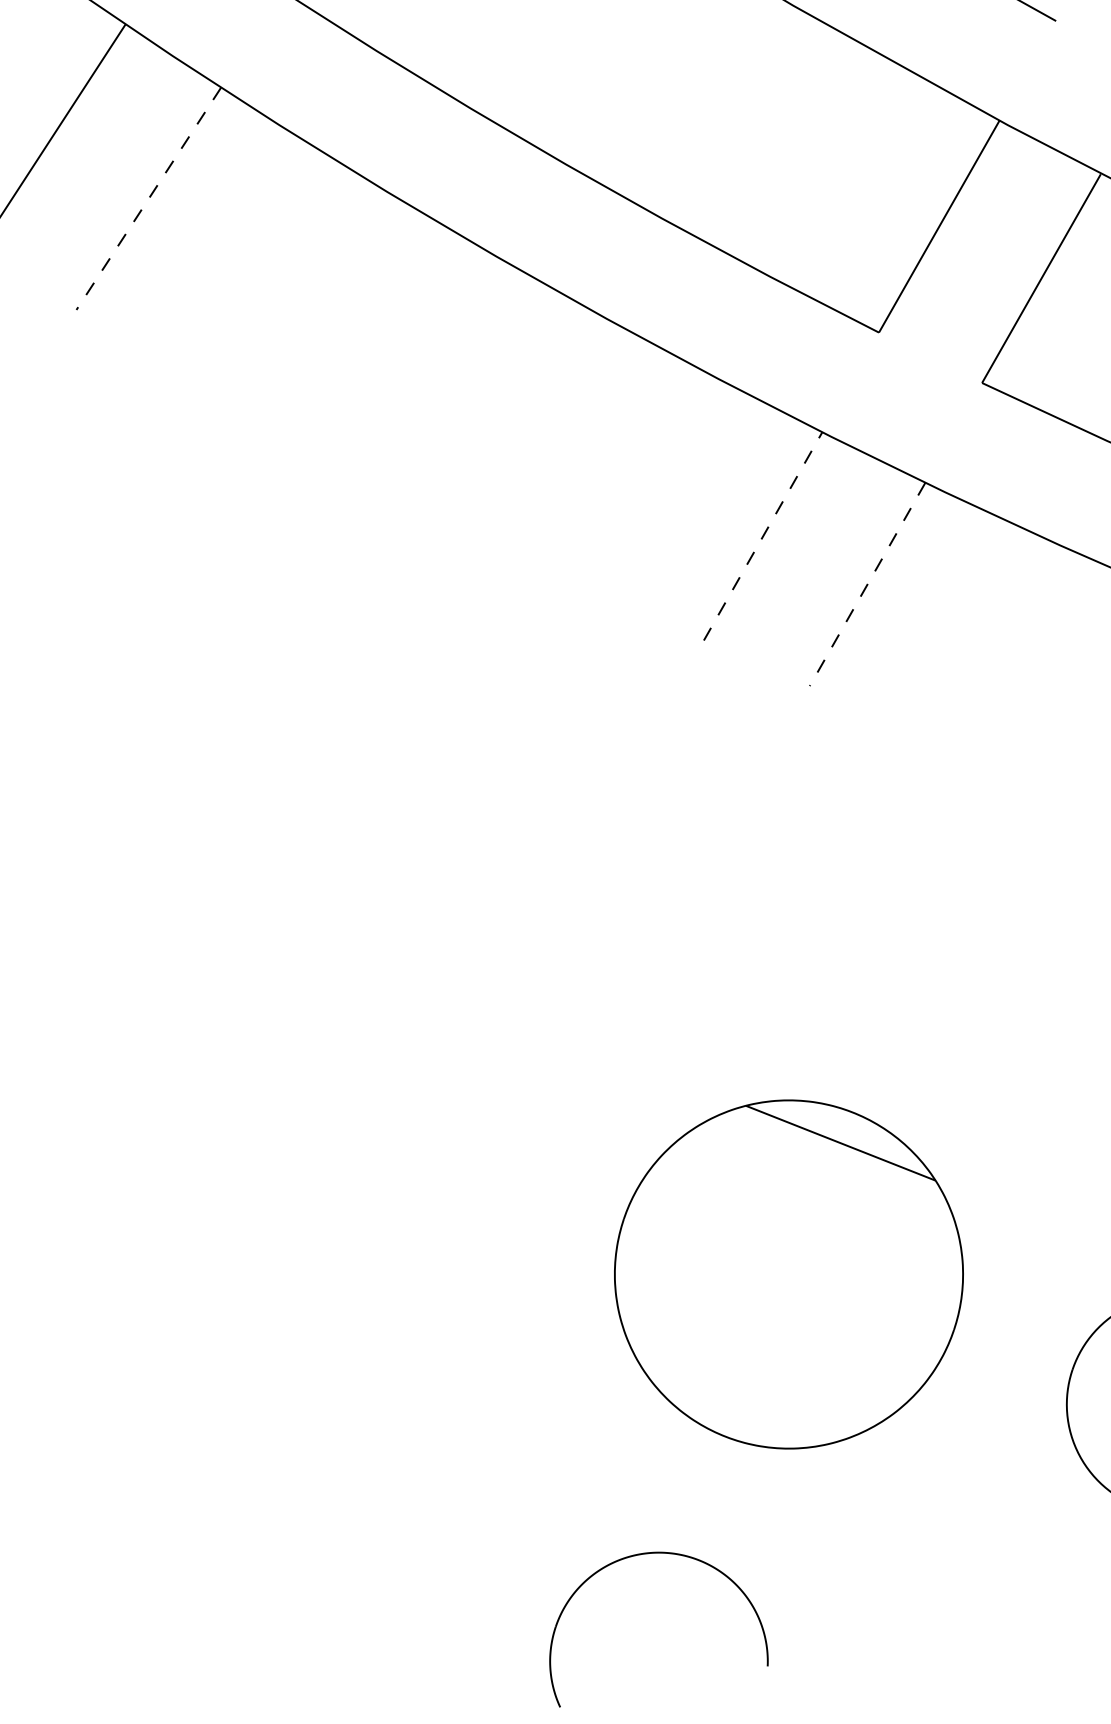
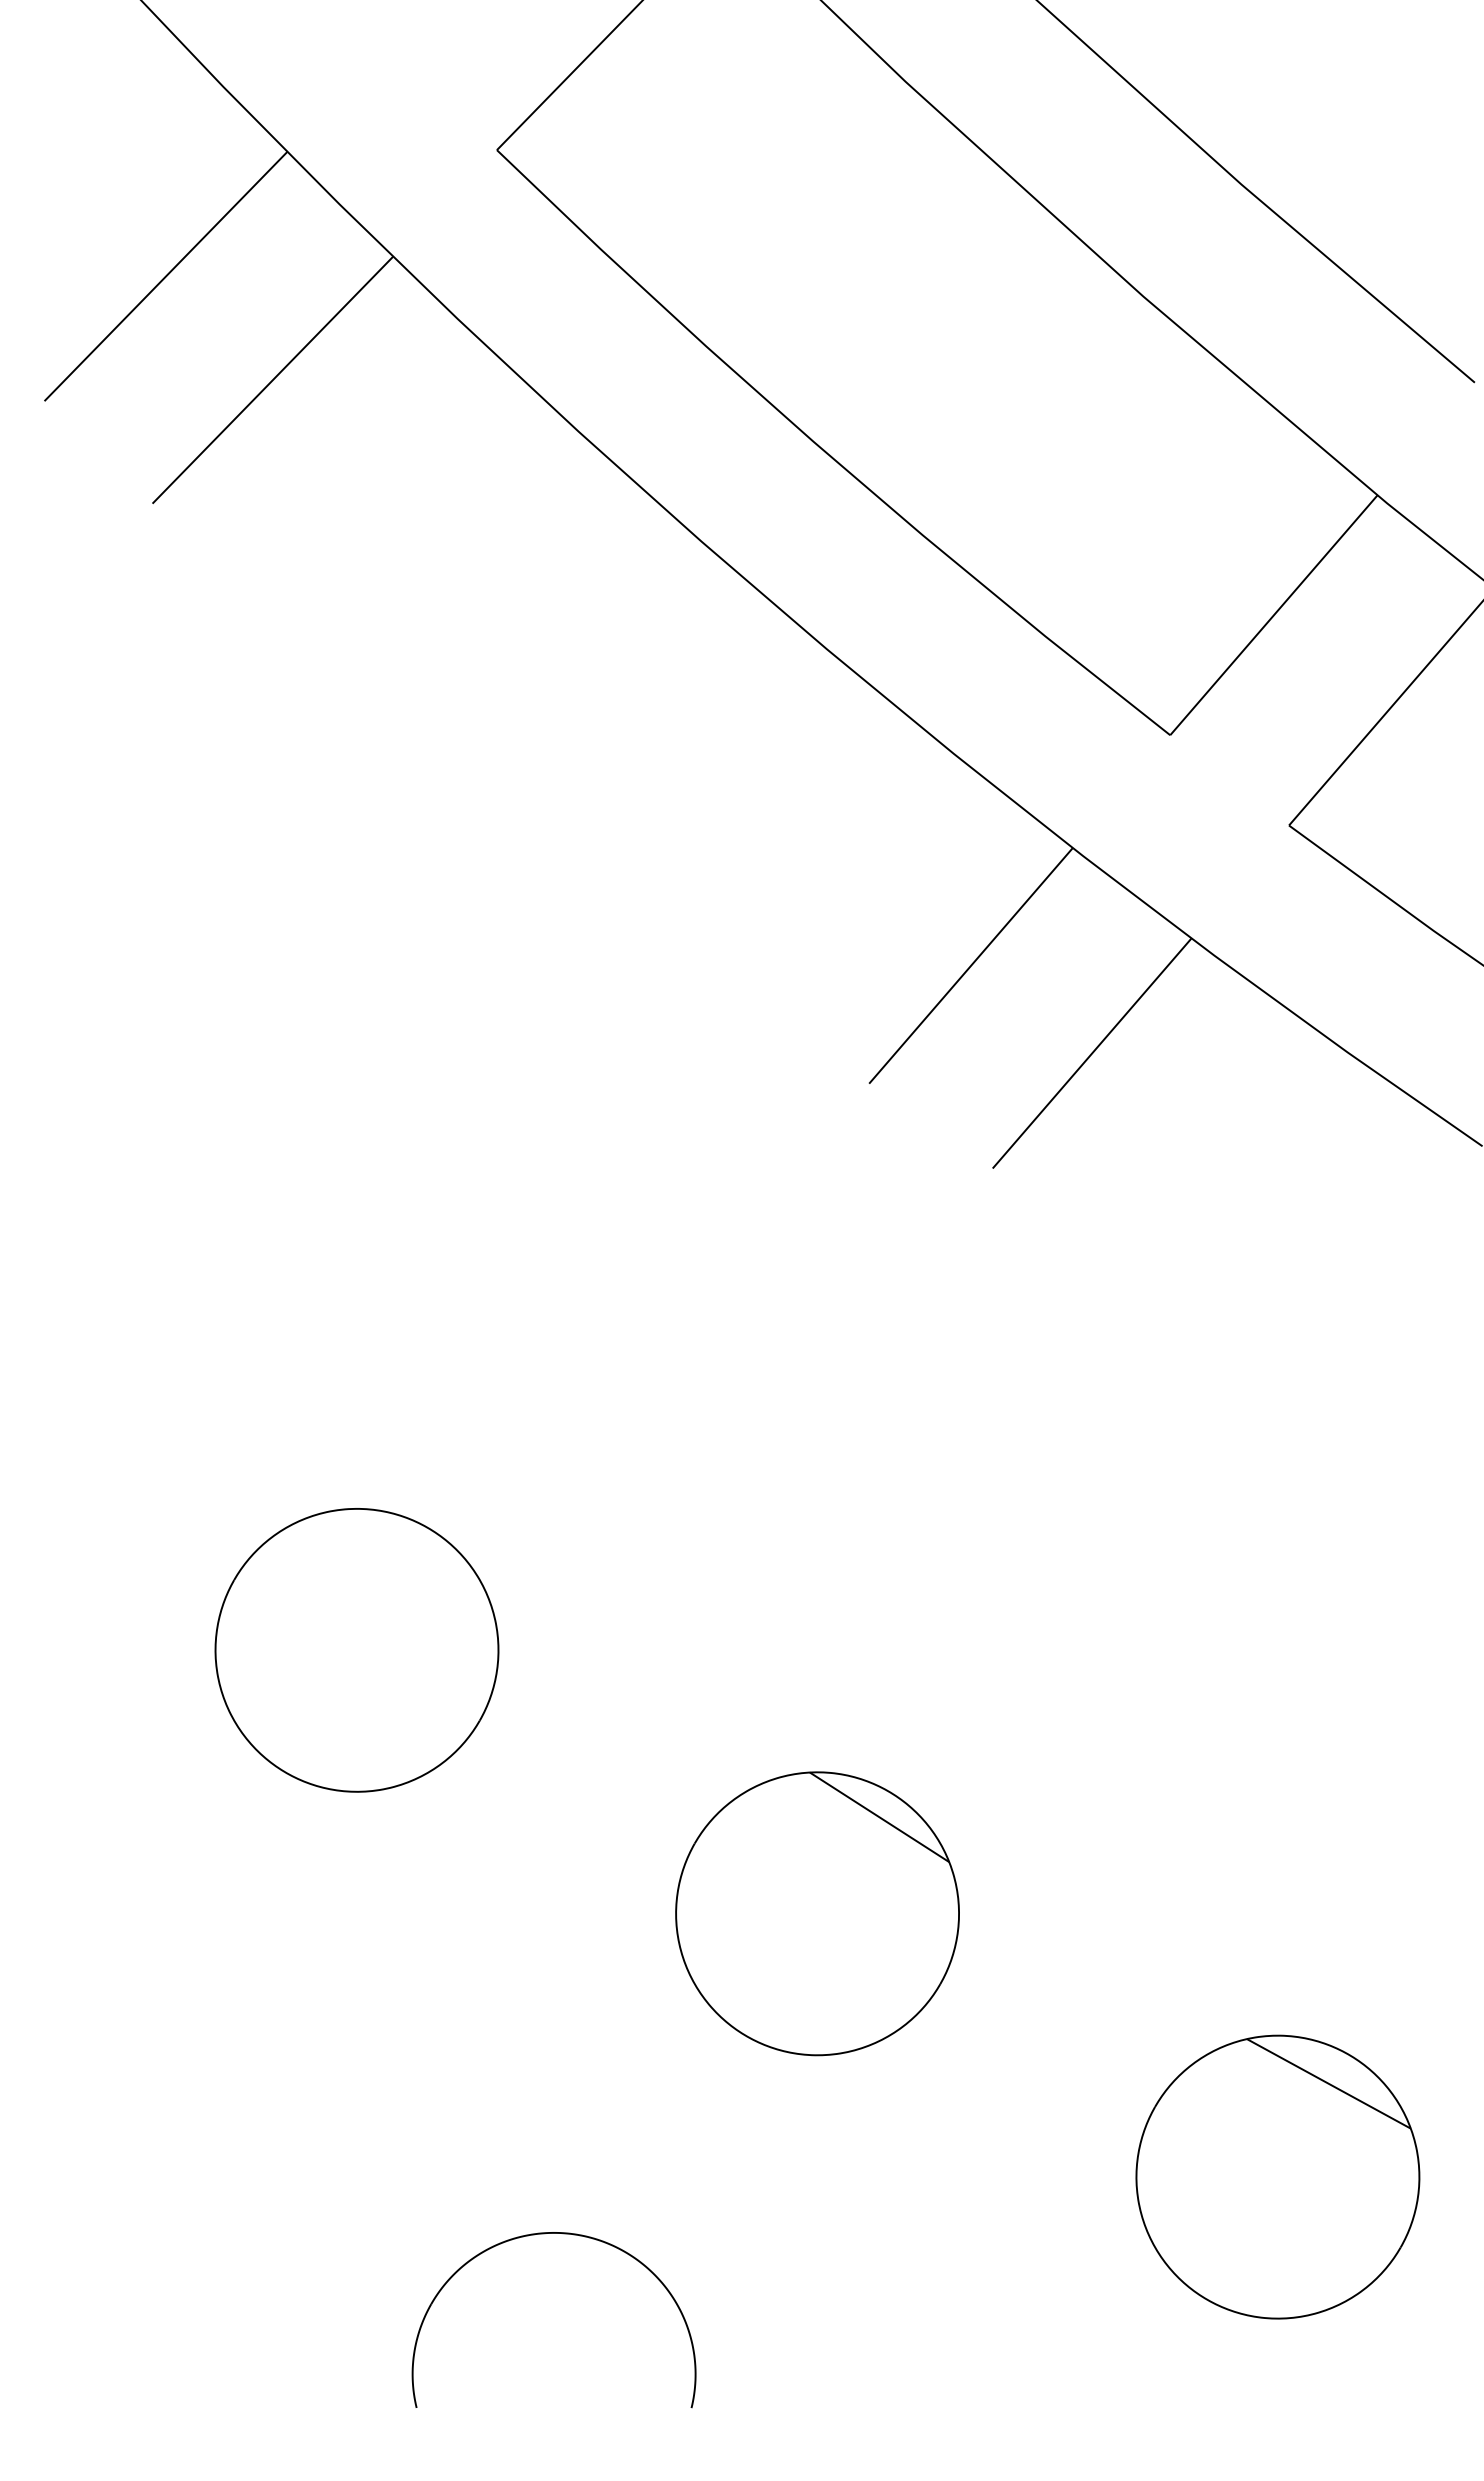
line: (148, 199) -> (272, 380), dashed -> solid
line: (763, 536) -> (971, 965), dashed -> solid
line: (867, 584) -> (1092, 1053), dashed -> solid
part: (401, 1144) -> (356, 1650), added
part: (788, 1274) -> (817, 1913), size x0.62

